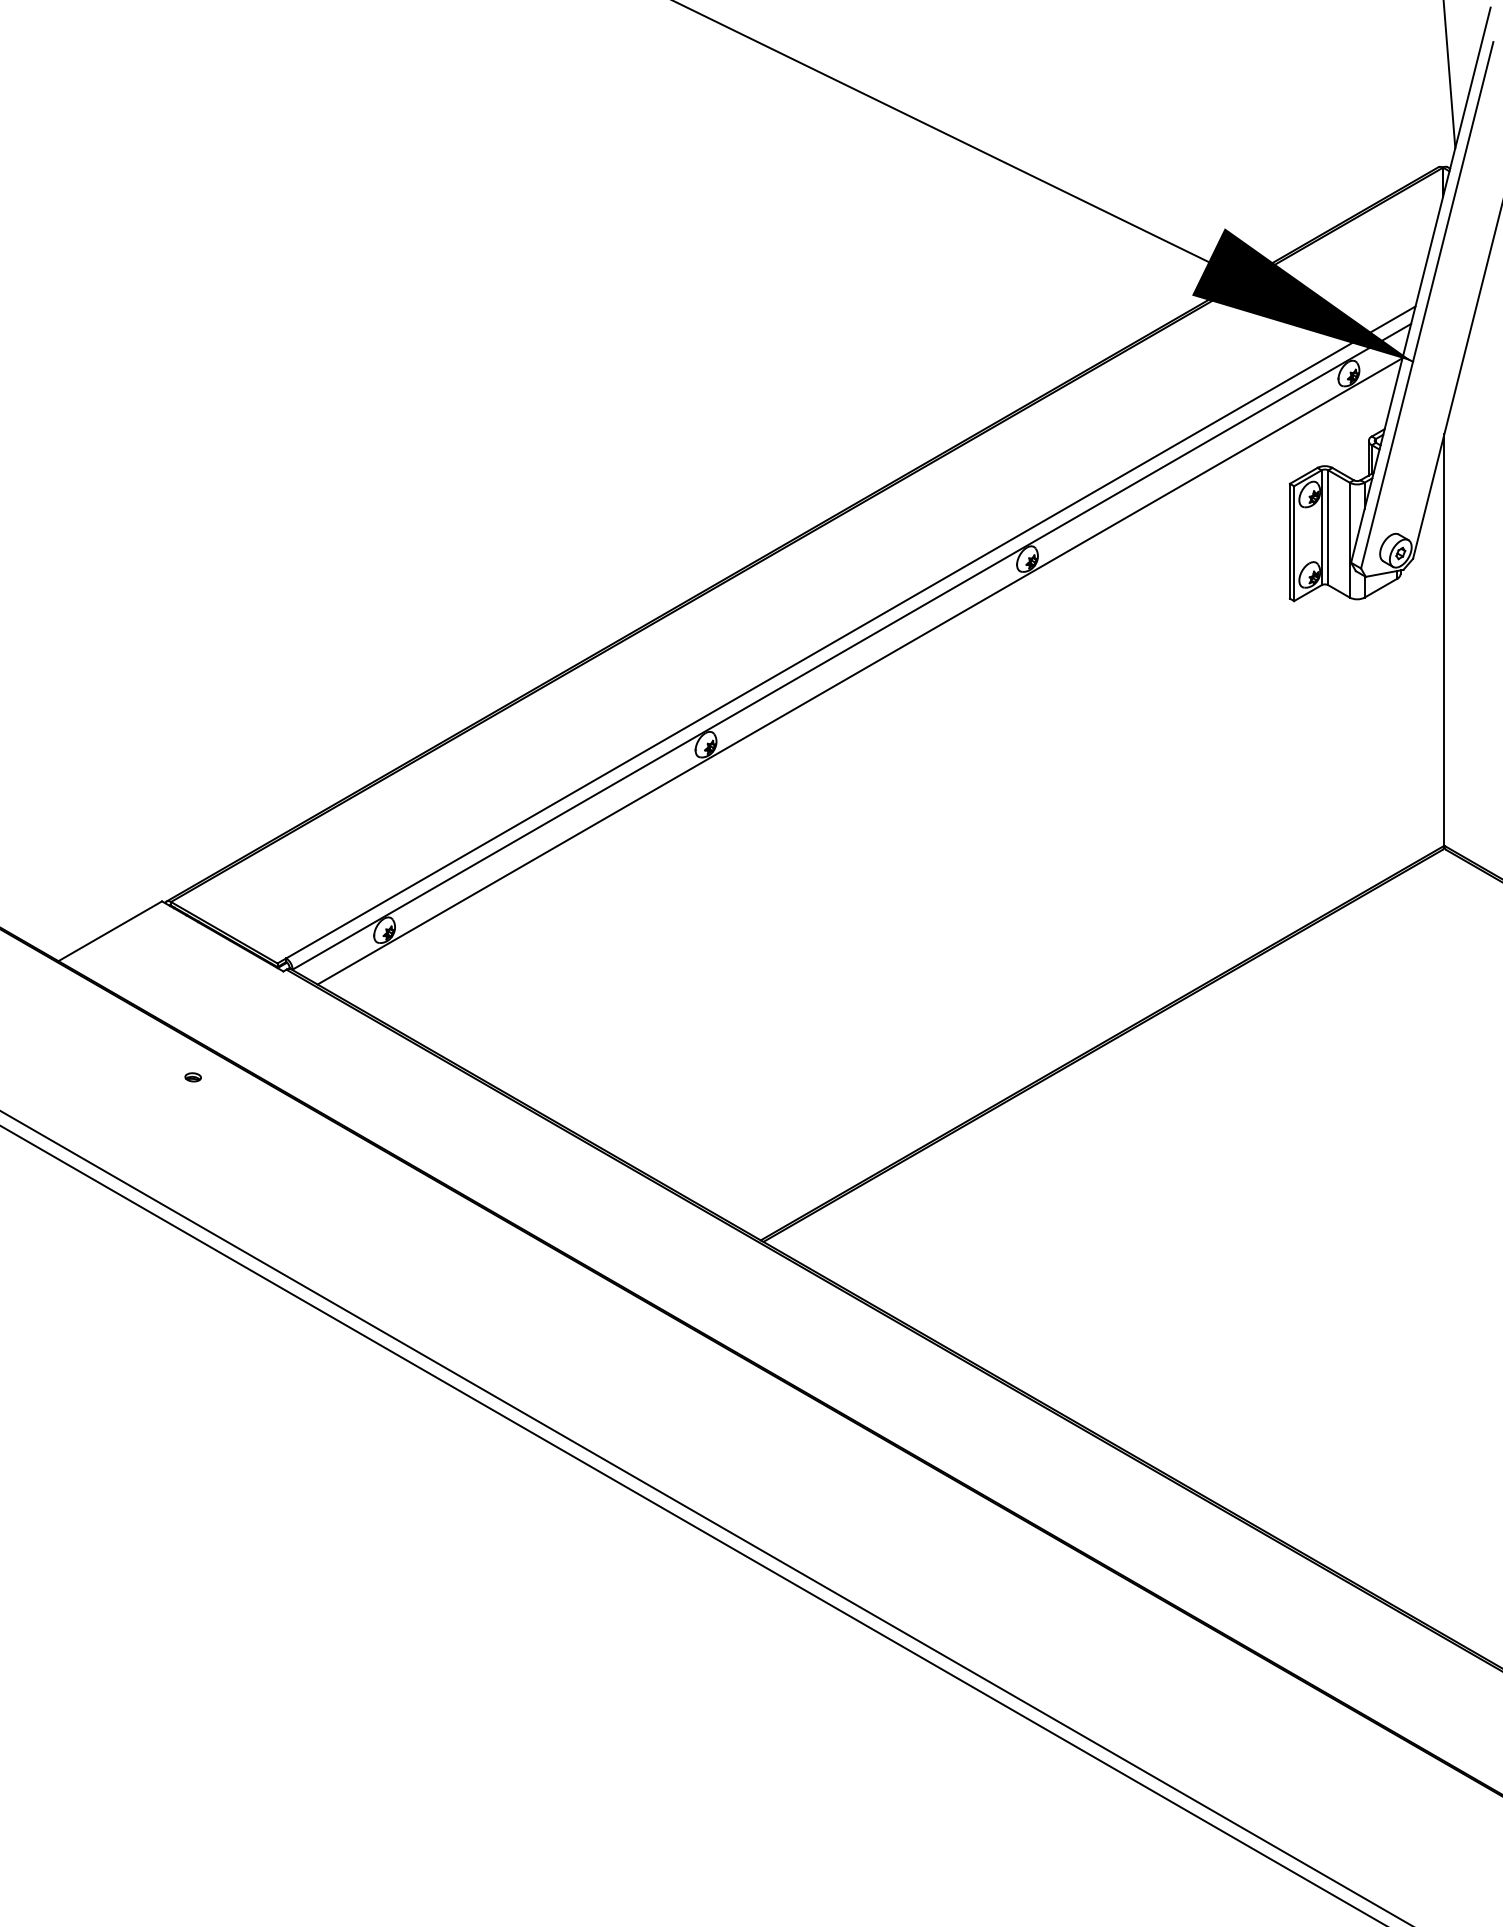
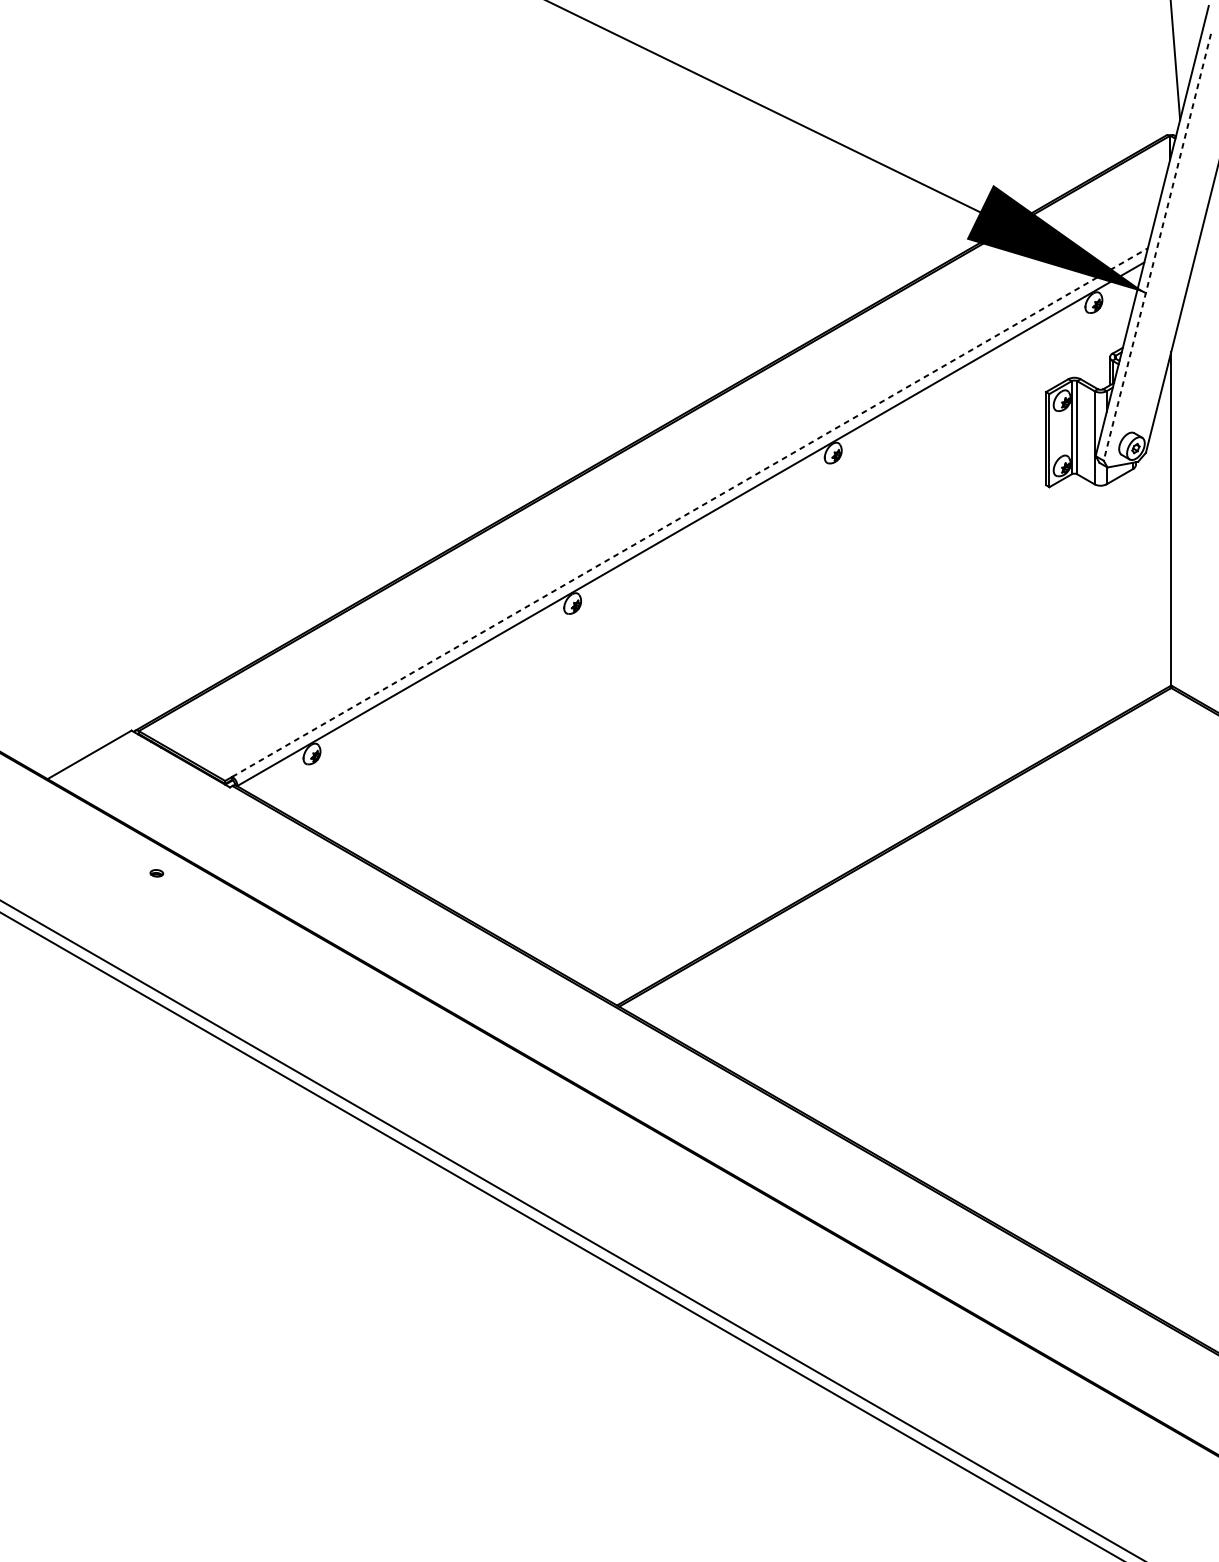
line: (1427, 305) -> (1157, 247), solid -> dashed
line: (850, 632) -> (689, 512), solid -> dashed
line: (859, 671) -> (697, 544), removed

